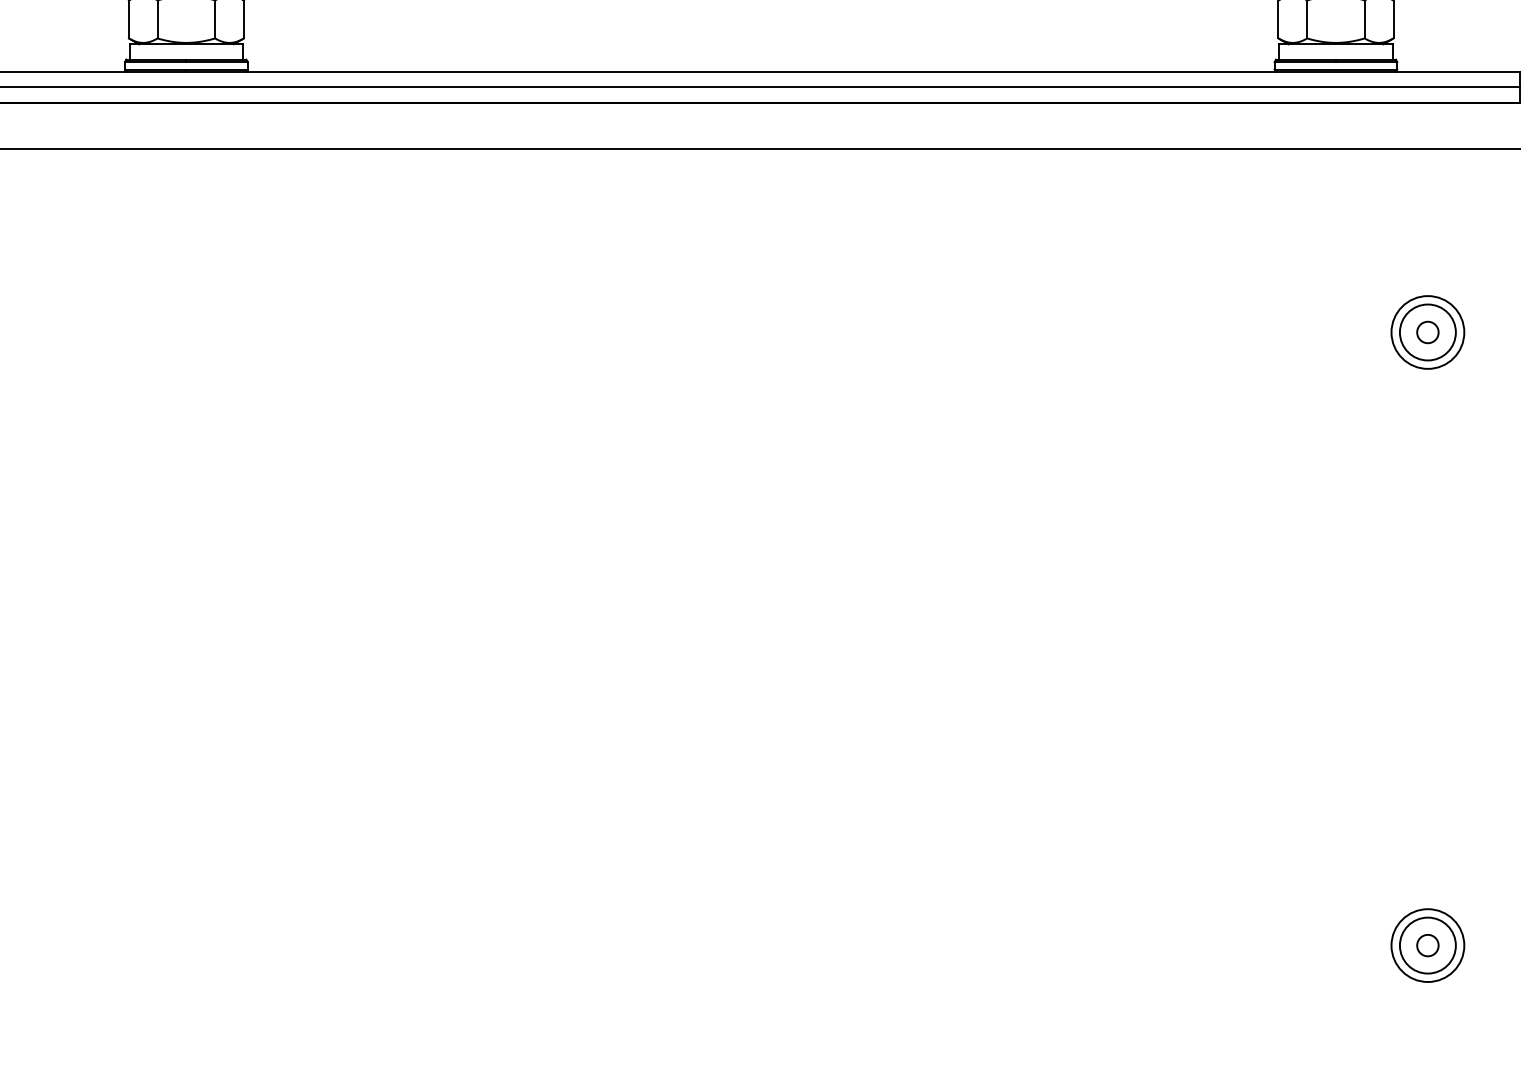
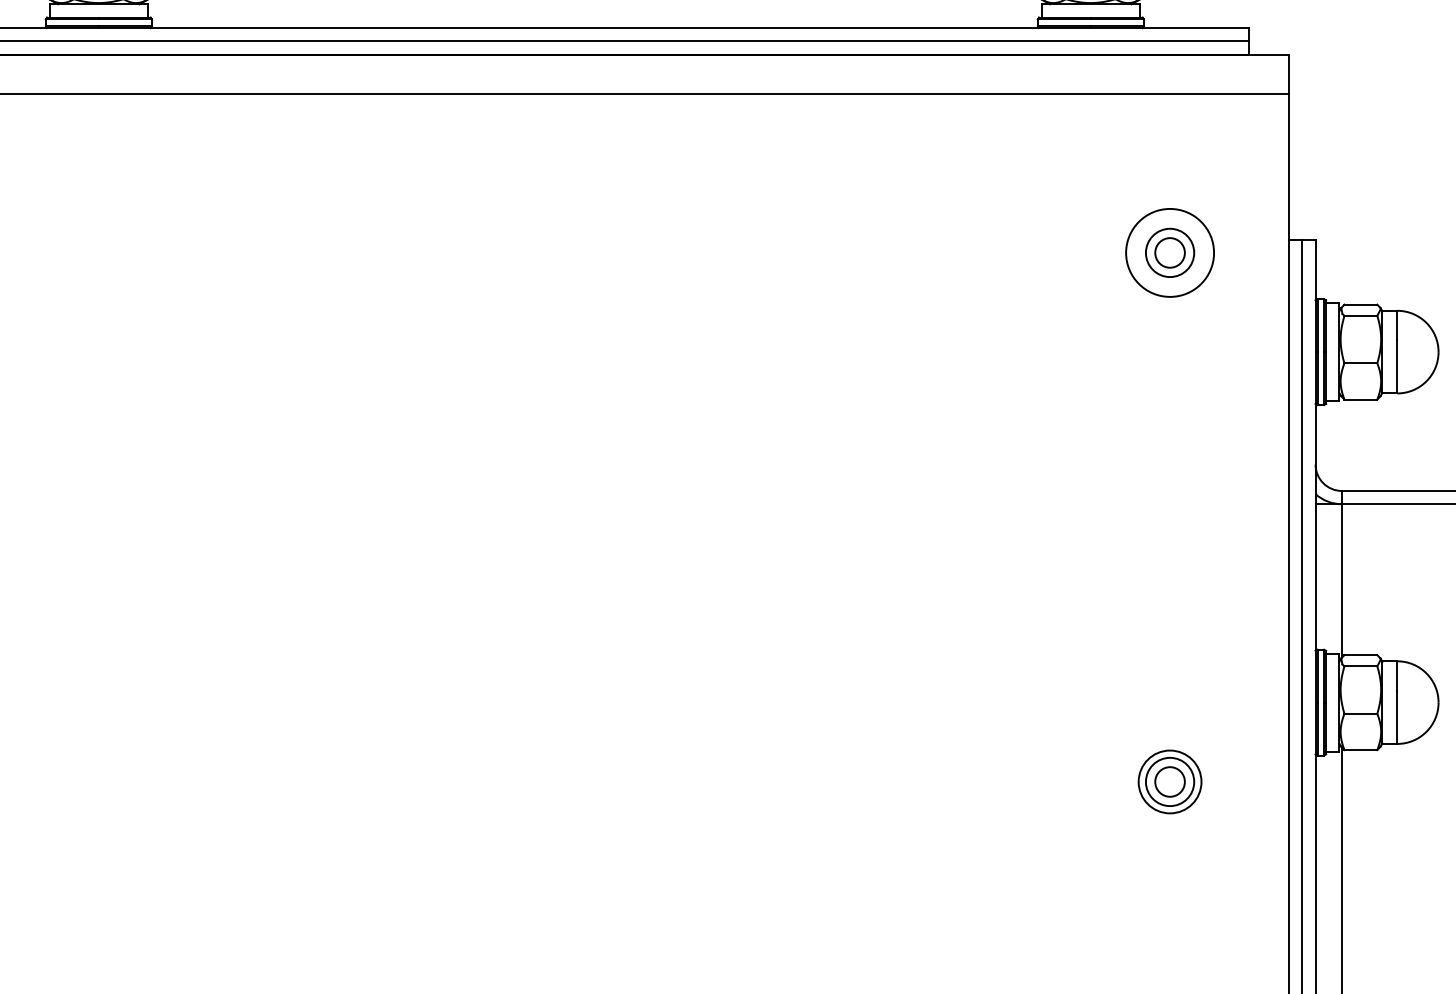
circle: (1427, 331) -> (1169, 252), size x1.4
circle: (1427, 331) -> (1169, 252), size x1.6
circle: (1427, 945) -> (1169, 781), size x1.6

